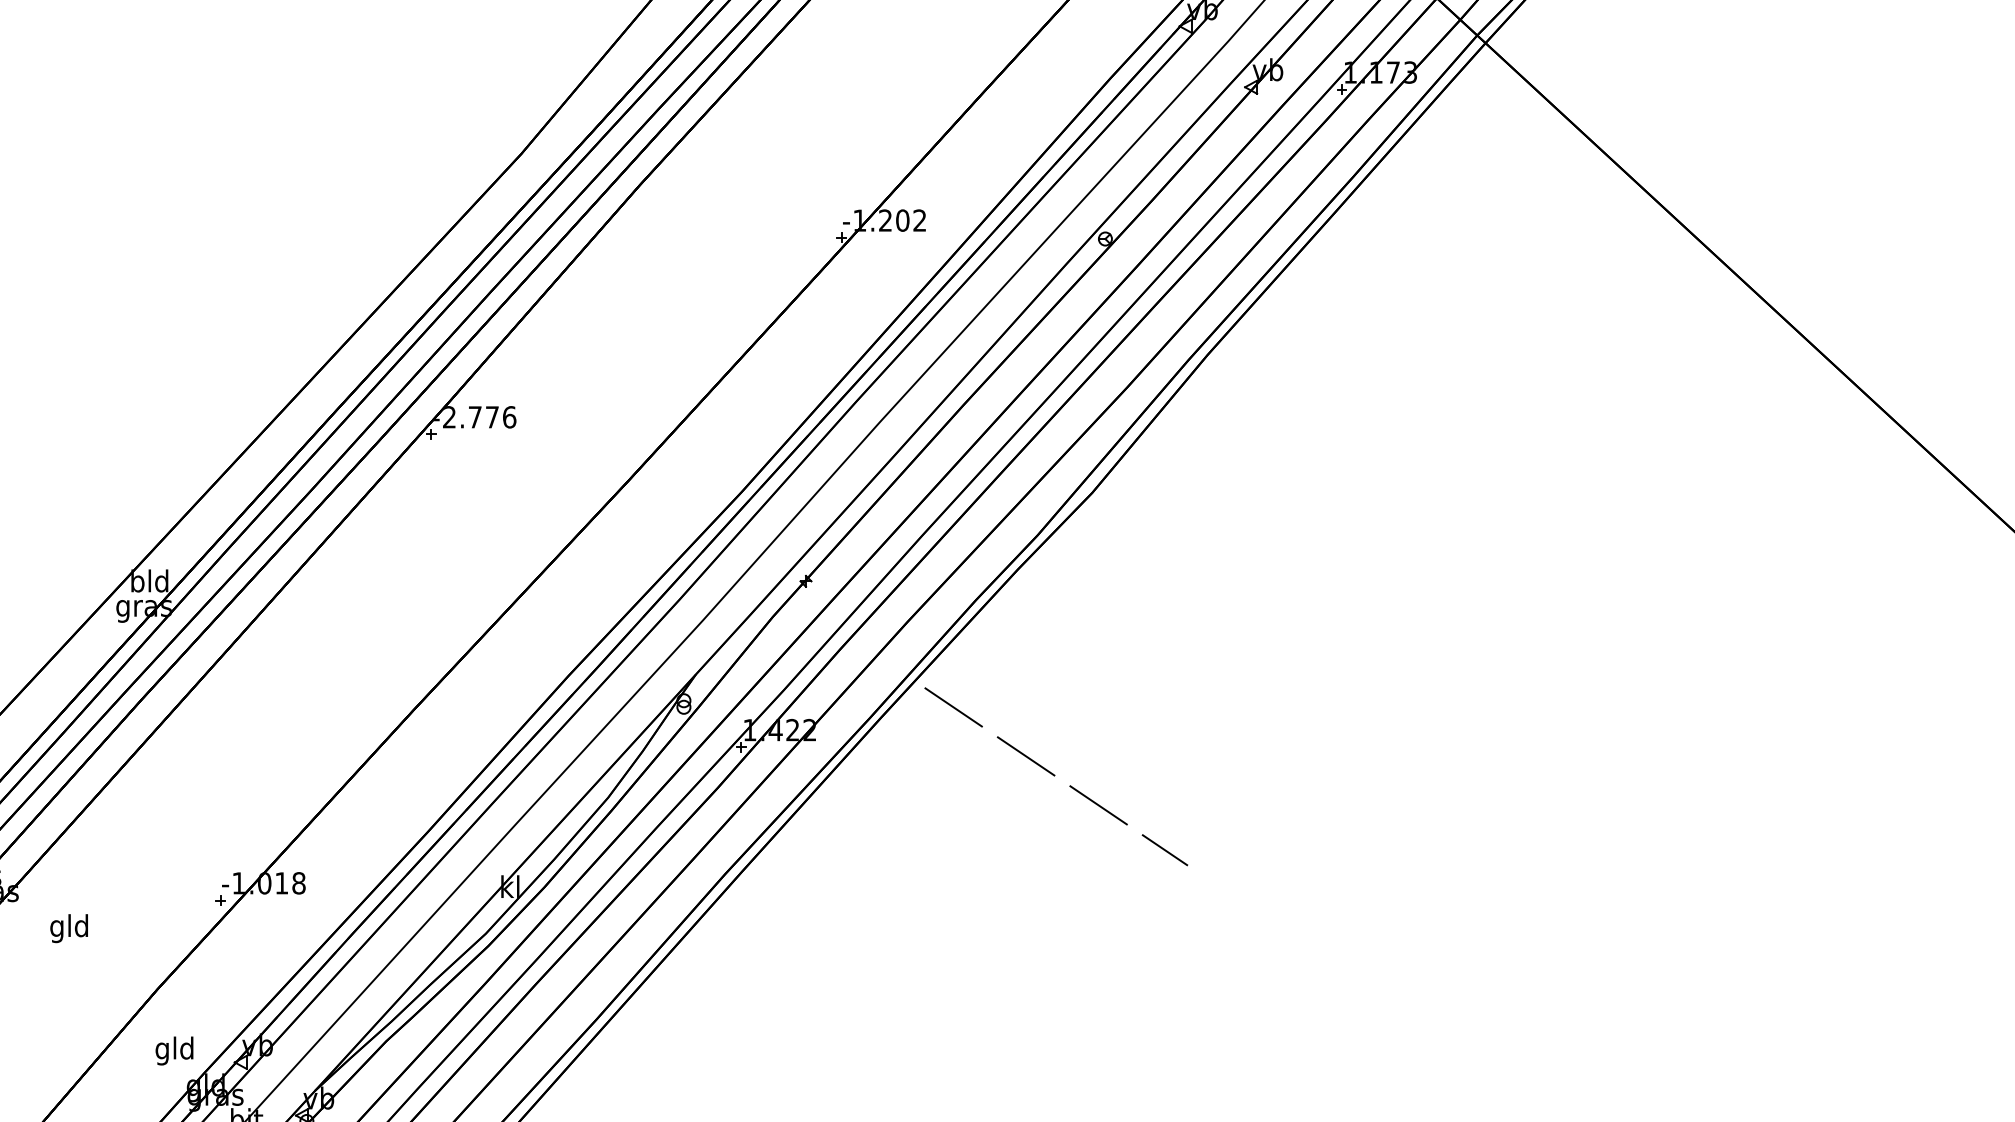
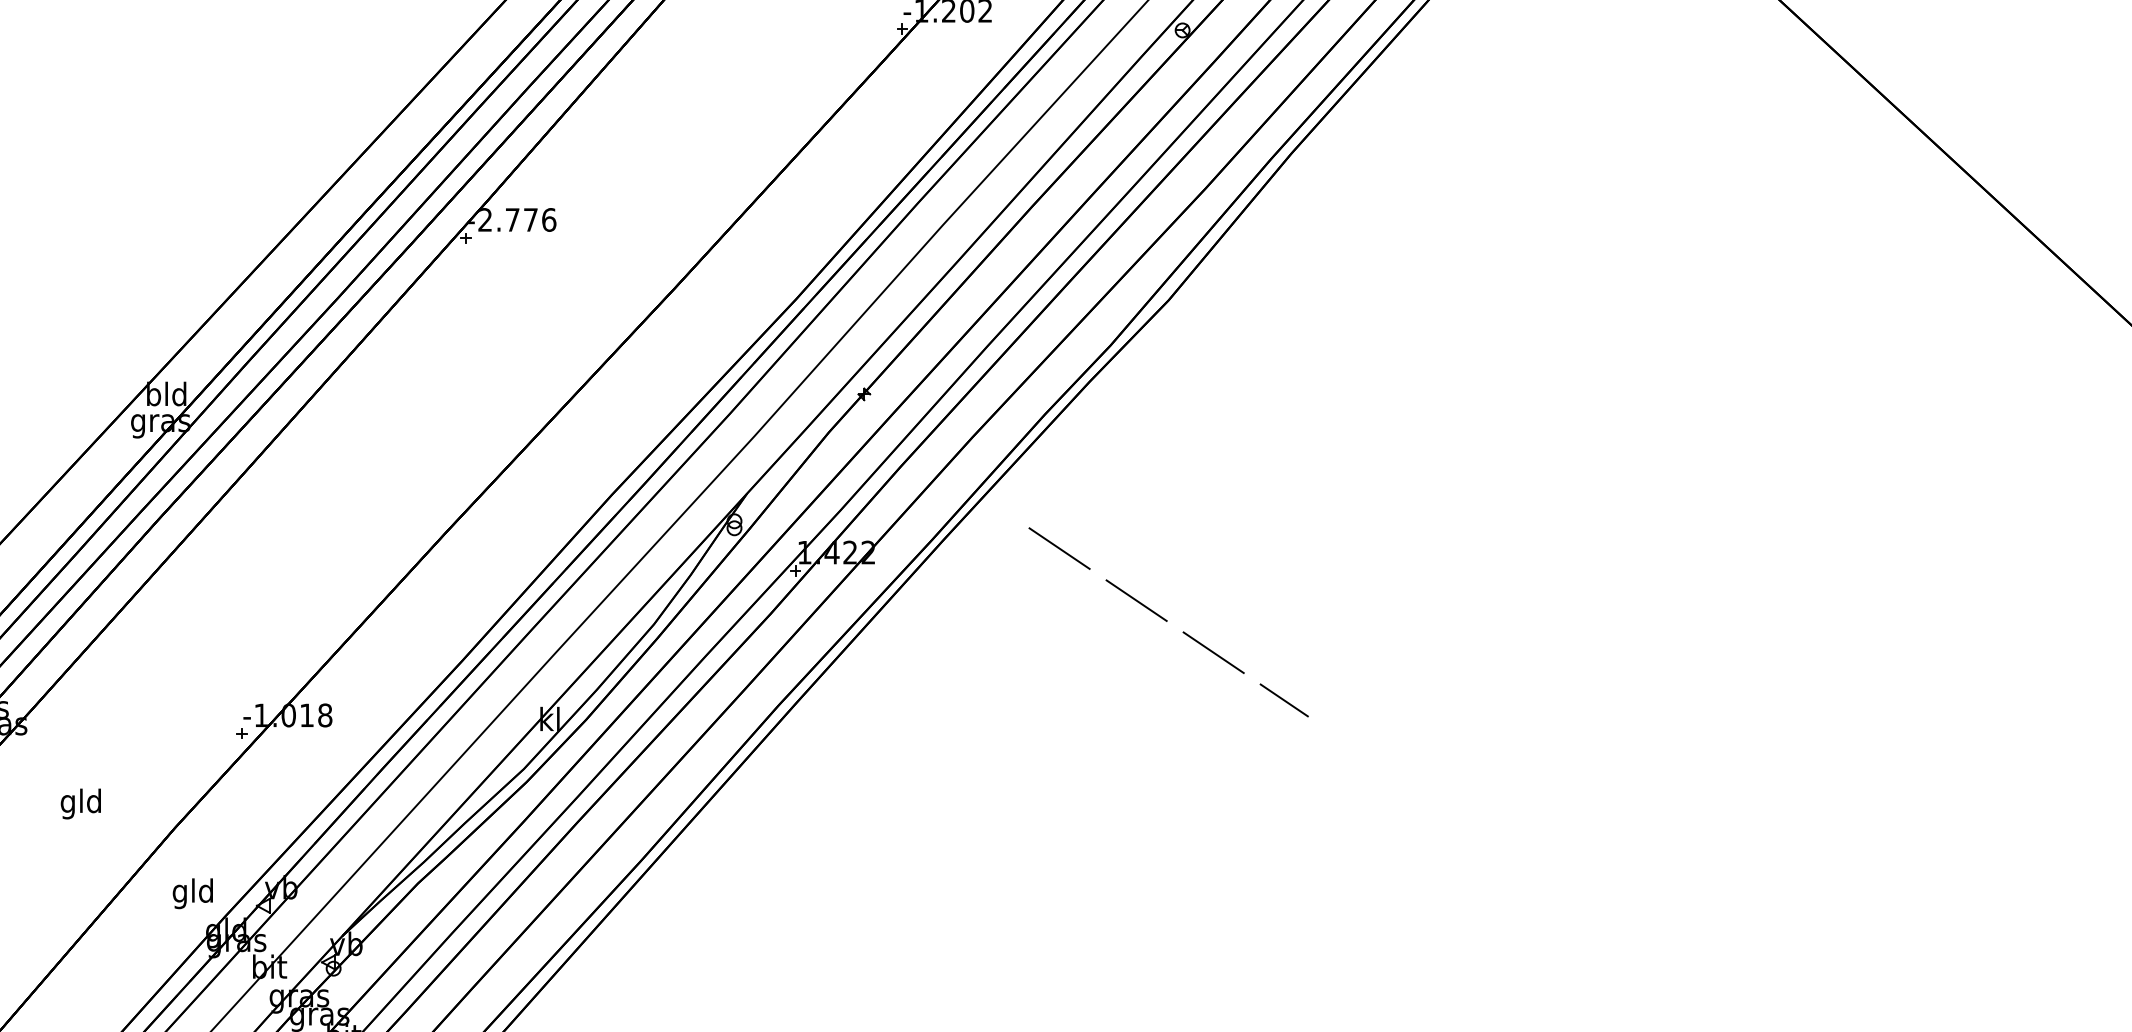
line: (1055, 775) -> (1167, 621), moved
text: (68, 928) -> (80, 803), moved

